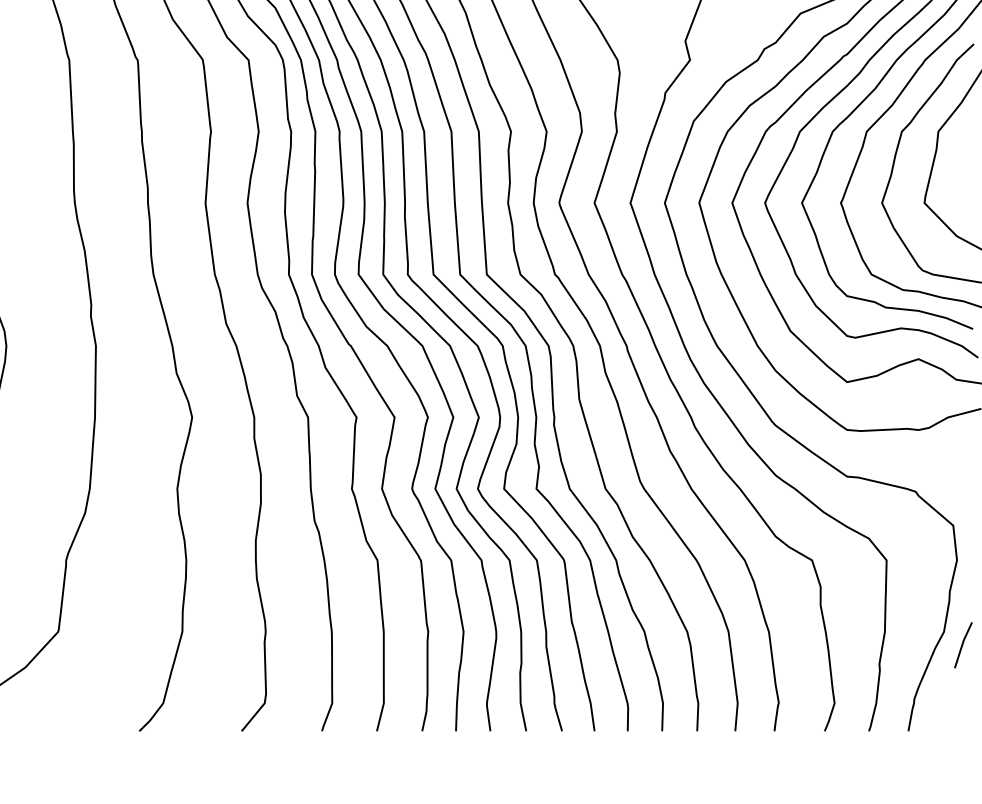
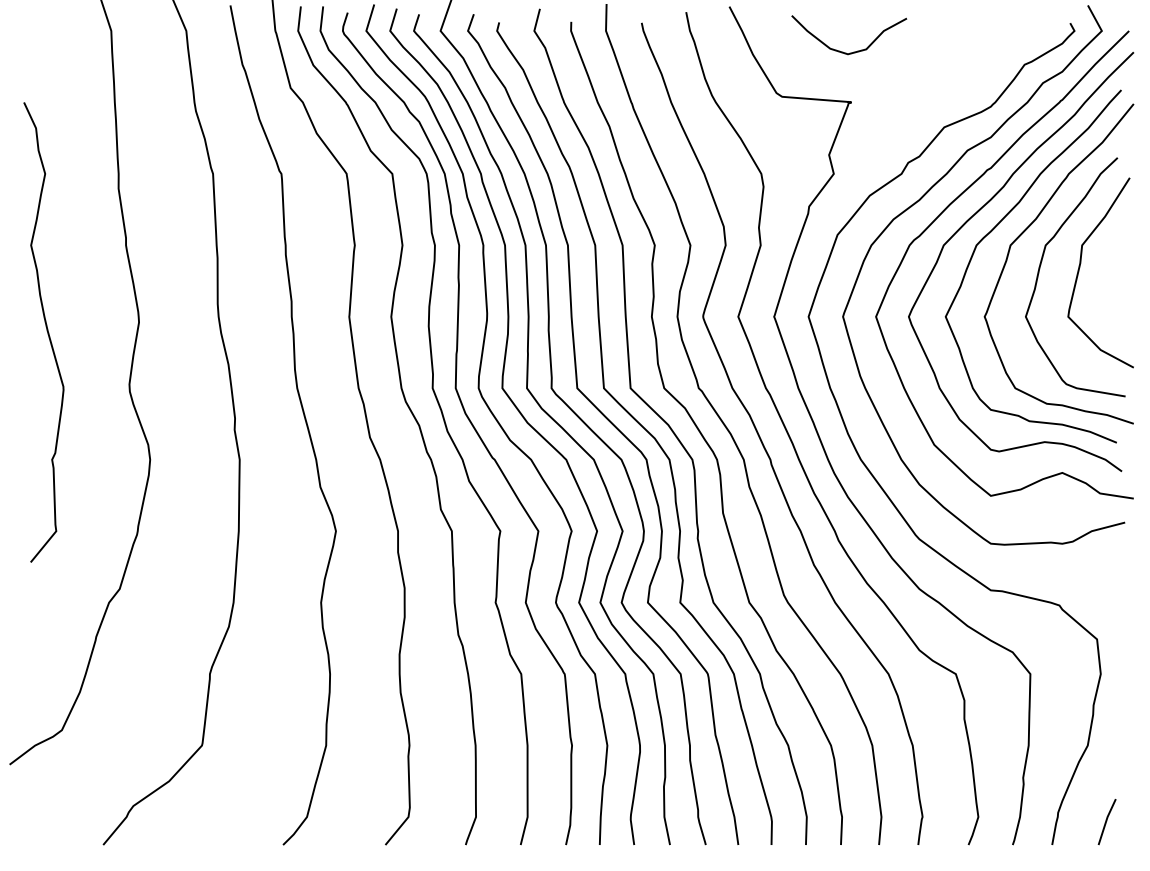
line: (962, 645) -> (1106, 822), moved

